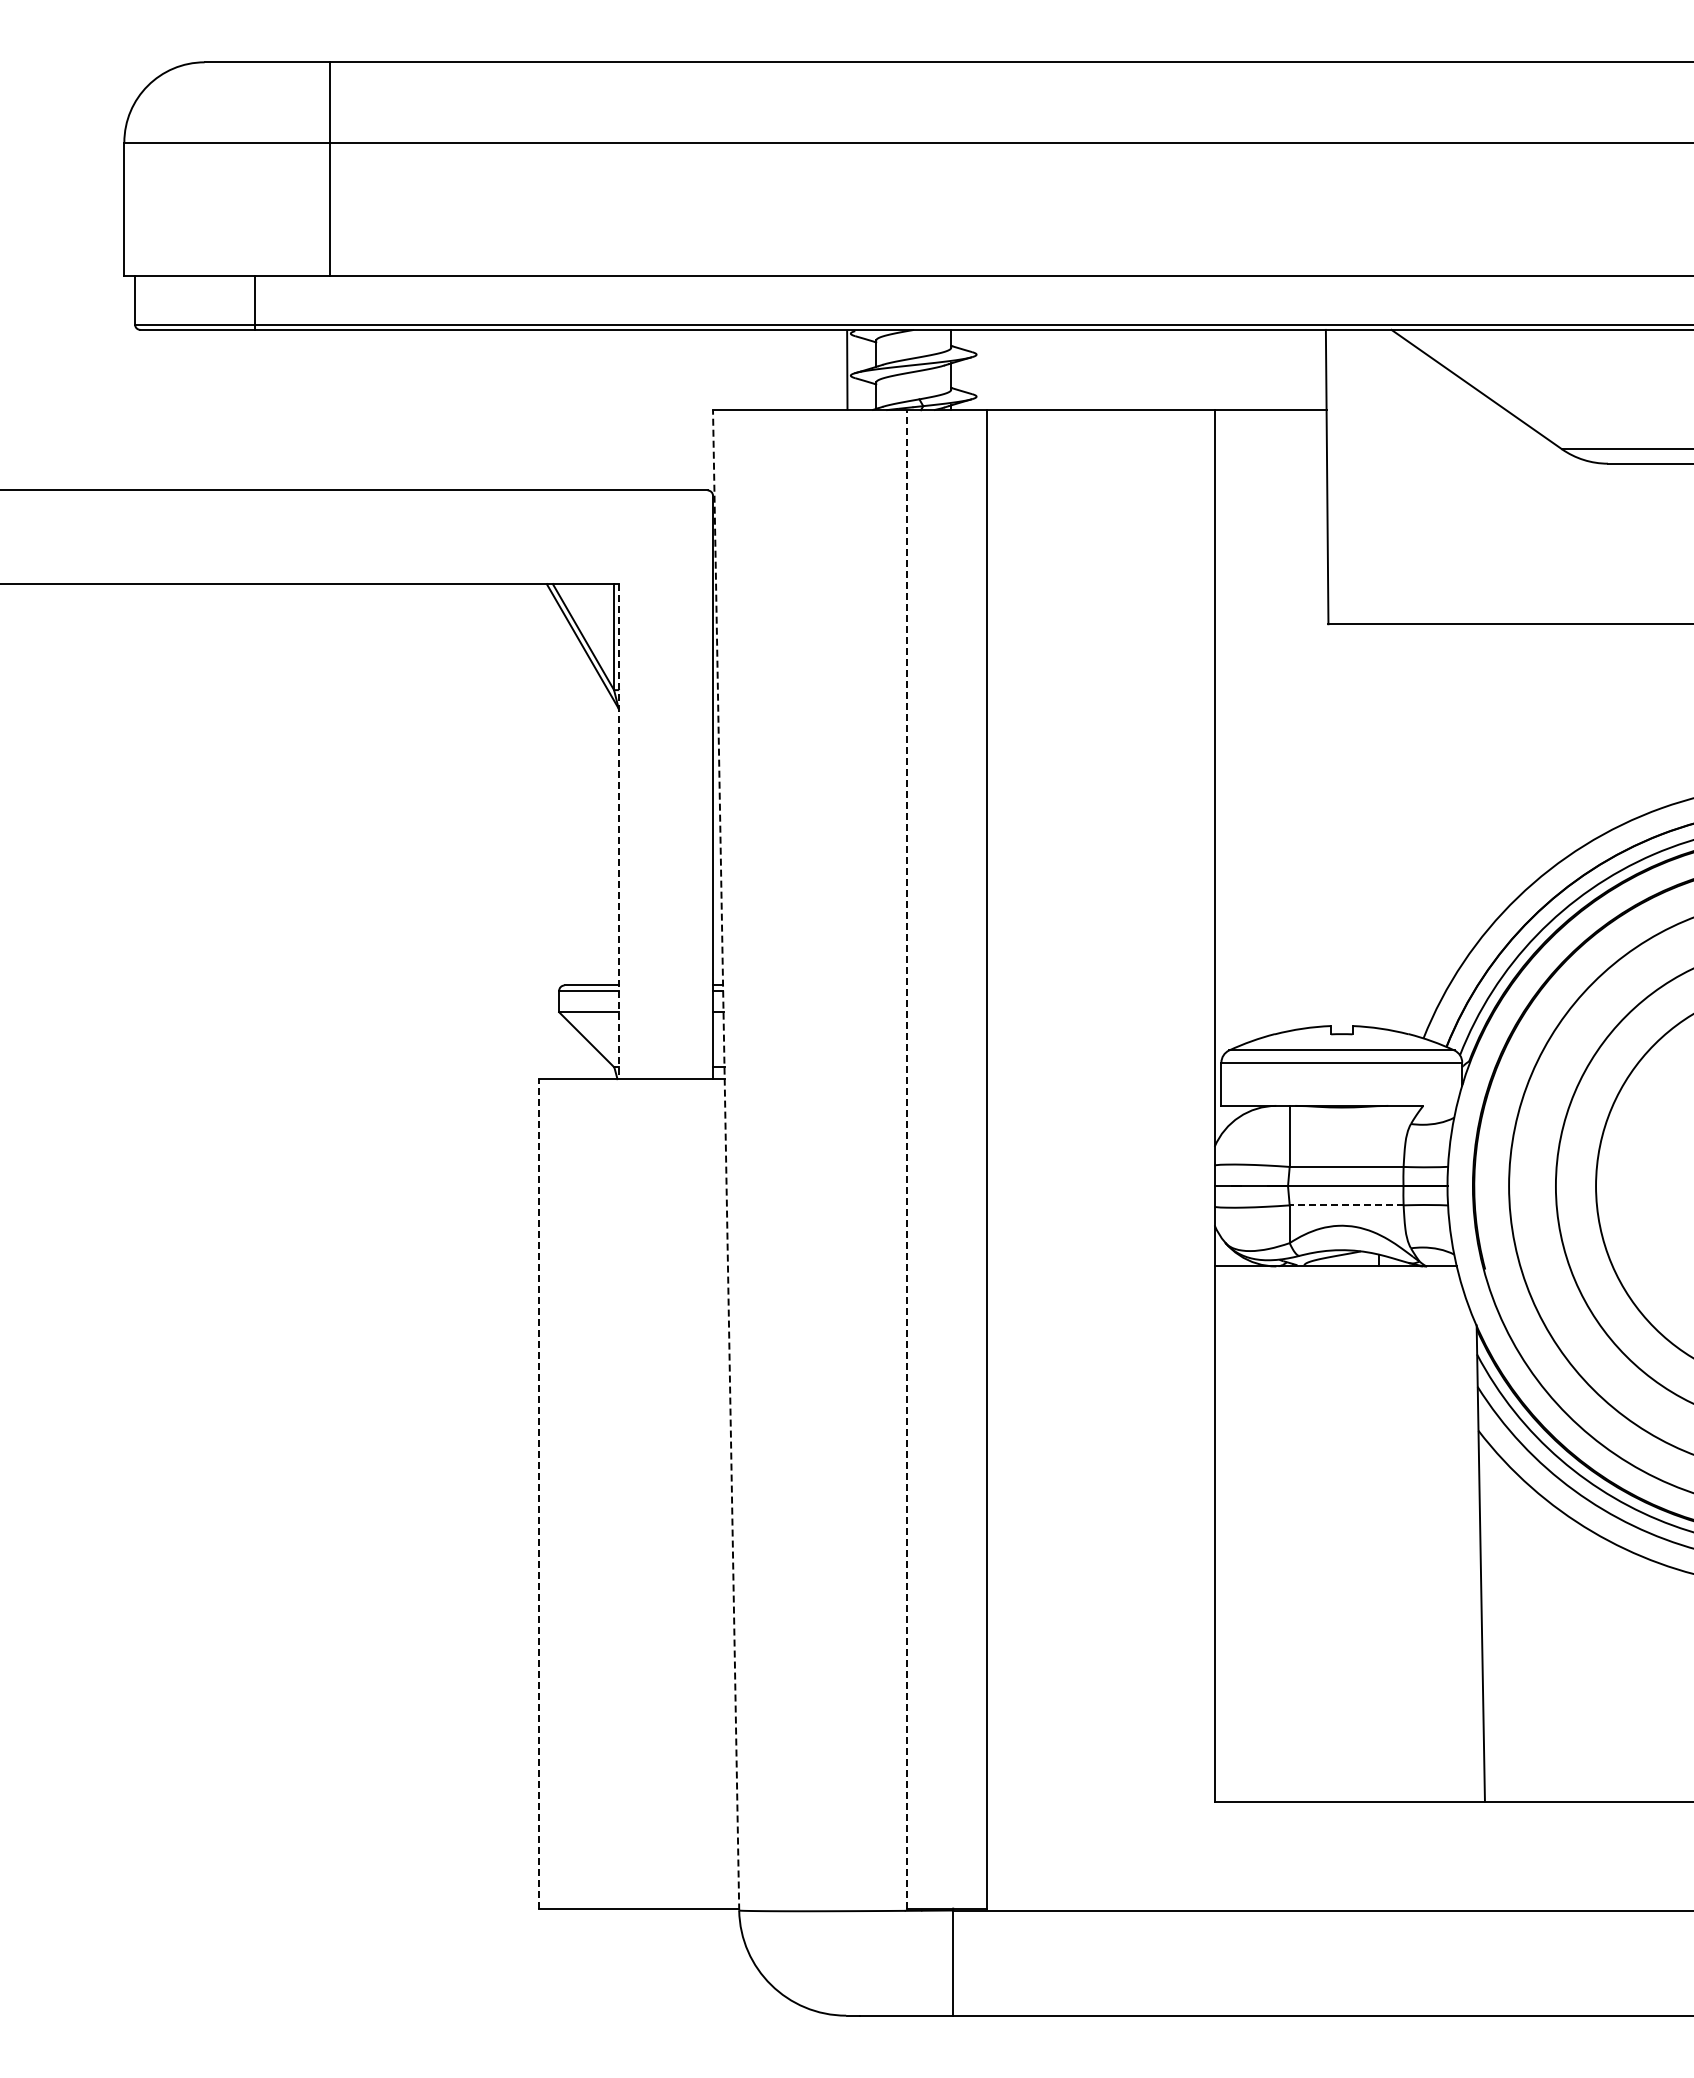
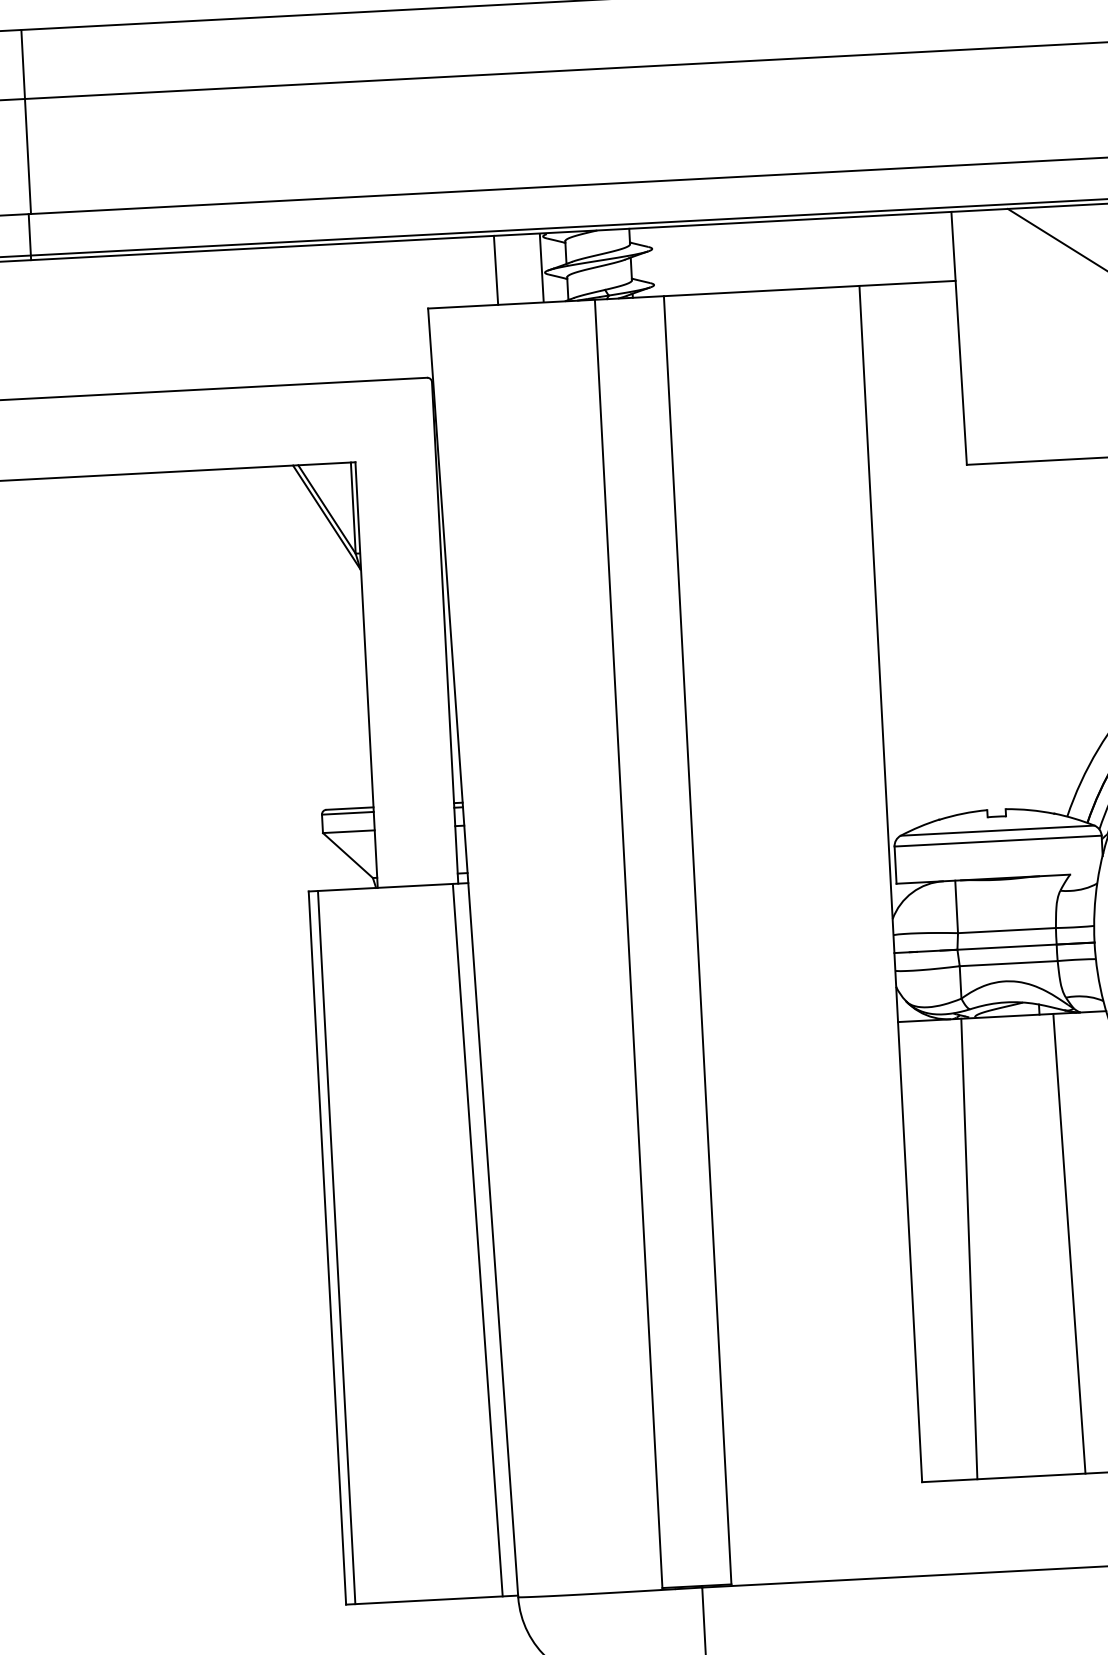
line: (330, 169) -> (26, 122), moved
line: (793, 369) -> (495, 269), added
line: (619, 831) -> (366, 674), dashed -> solid
line: (907, 1158) -> (629, 943), dashed -> solid
line: (726, 1159) -> (473, 952), dashed -> solid
line: (1346, 1205) -> (1008, 963), dashed -> solid
line: (539, 1493) -> (327, 1247), dashed -> solid
line: (549, 1493) -> (336, 1247), added
line: (713, 1493) -> (477, 1239), added
line: (1283, 1533) -> (969, 1248), added
line: (1399, 1533) -> (1068, 1243), added

